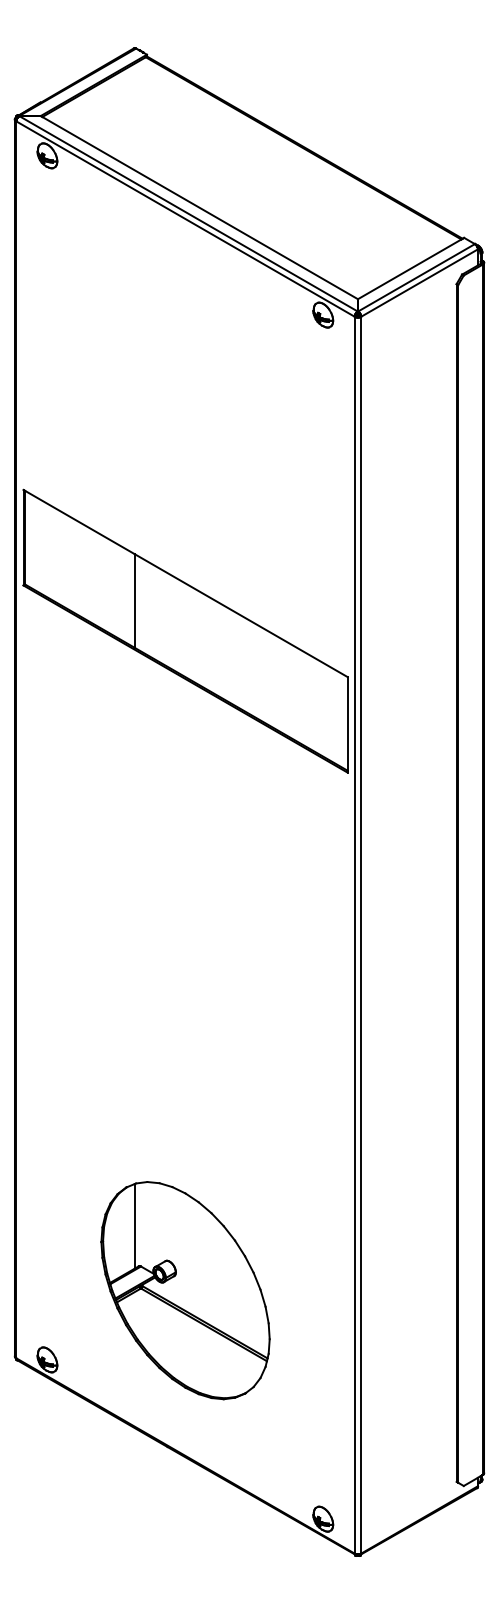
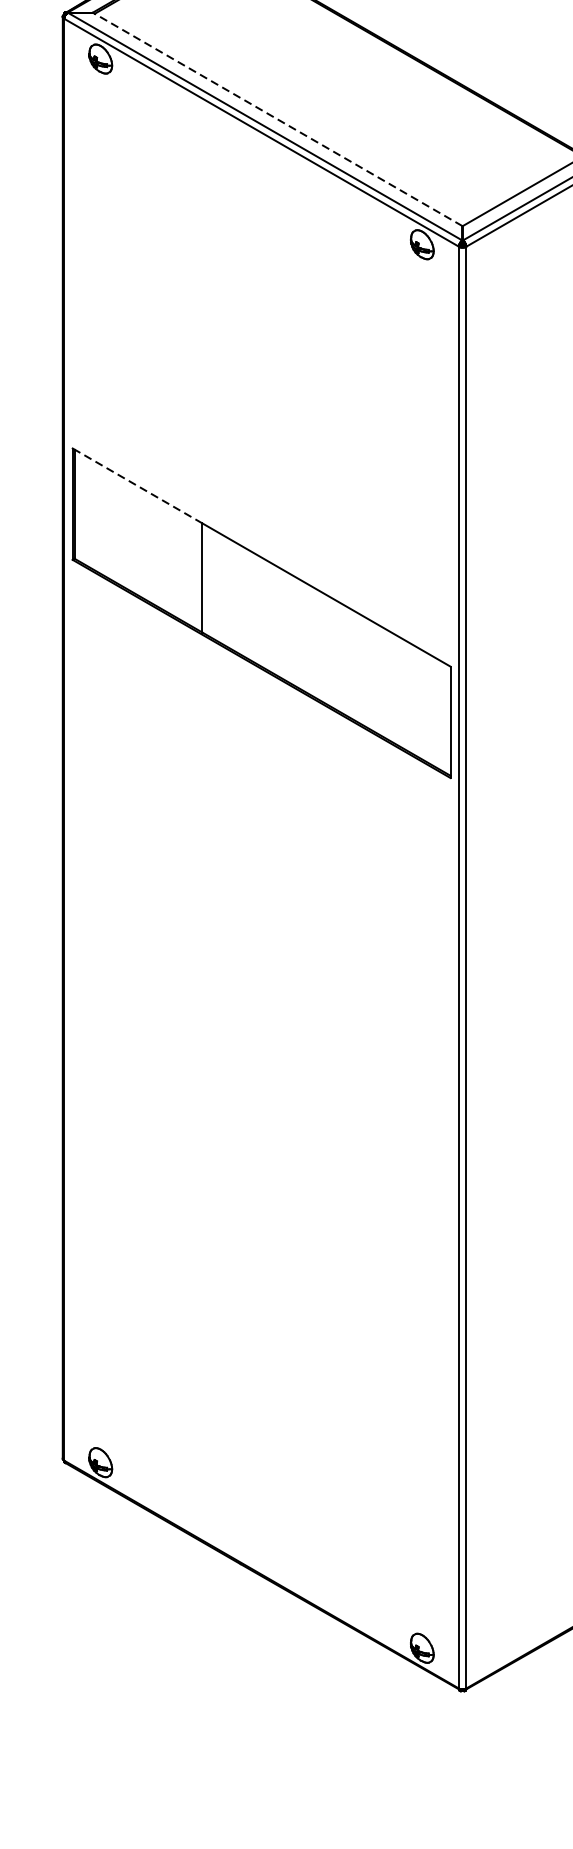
line: (199, 207) -> (277, 119), solid -> dashed
line: (79, 522) -> (138, 486), solid -> dashed
part: (185, 1290) -> (261, 1381), removed

